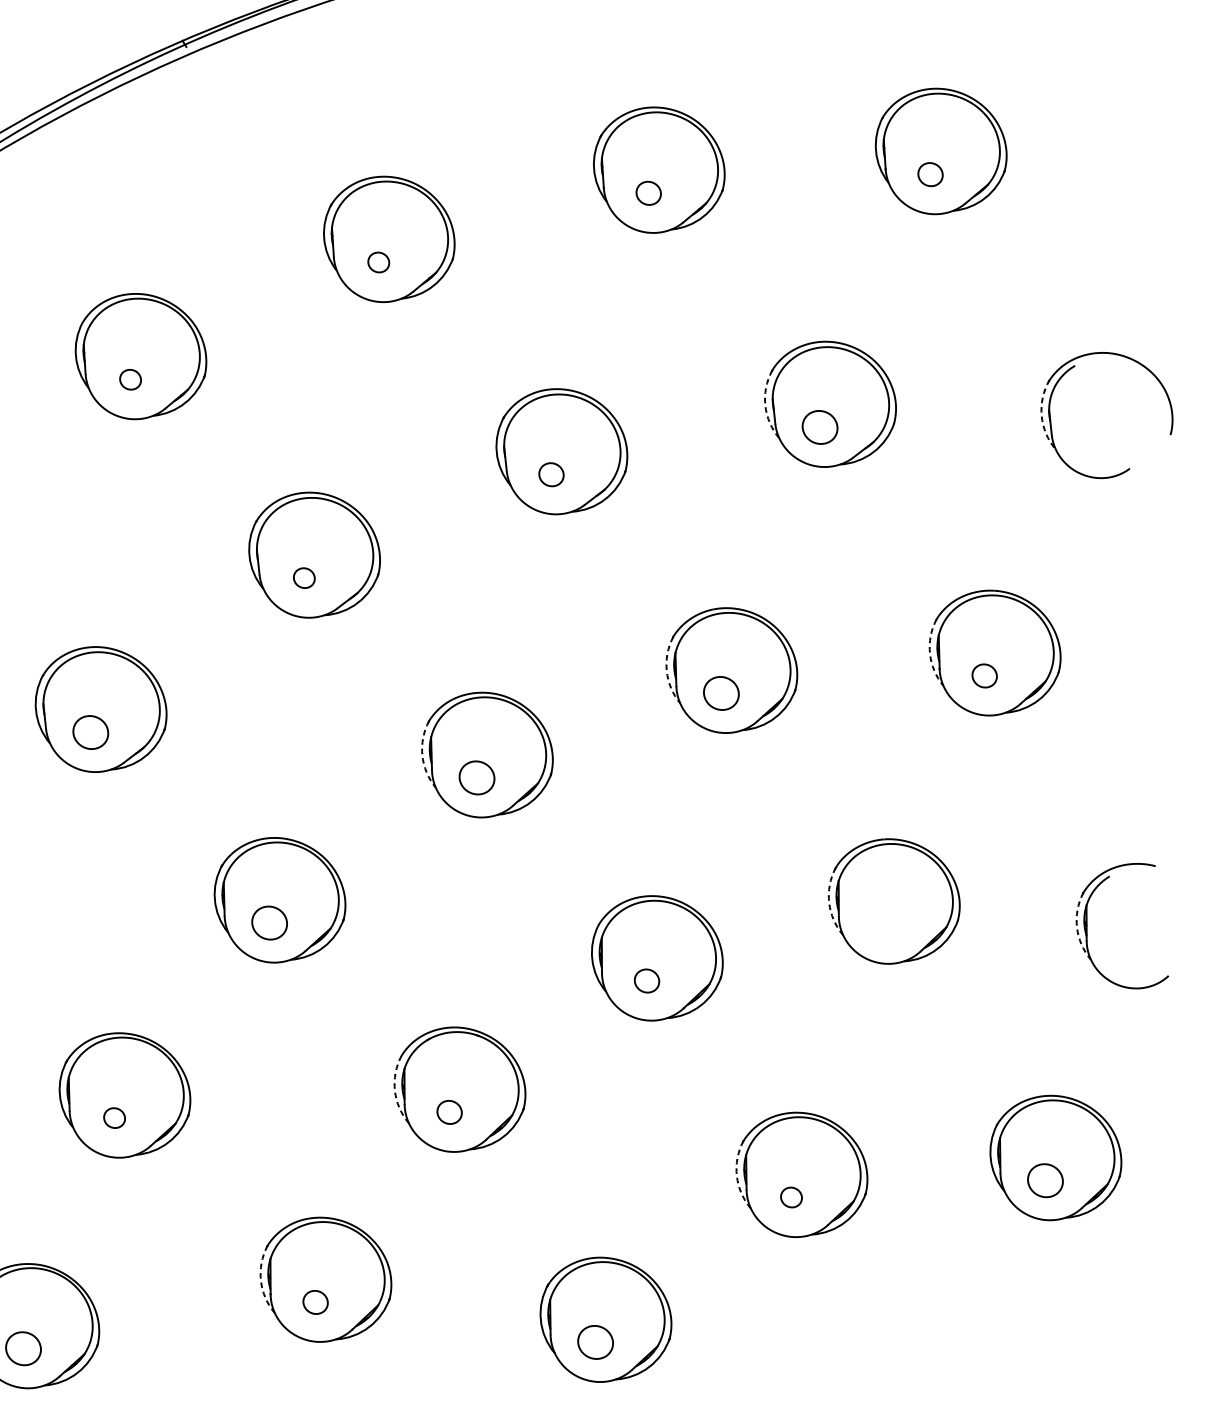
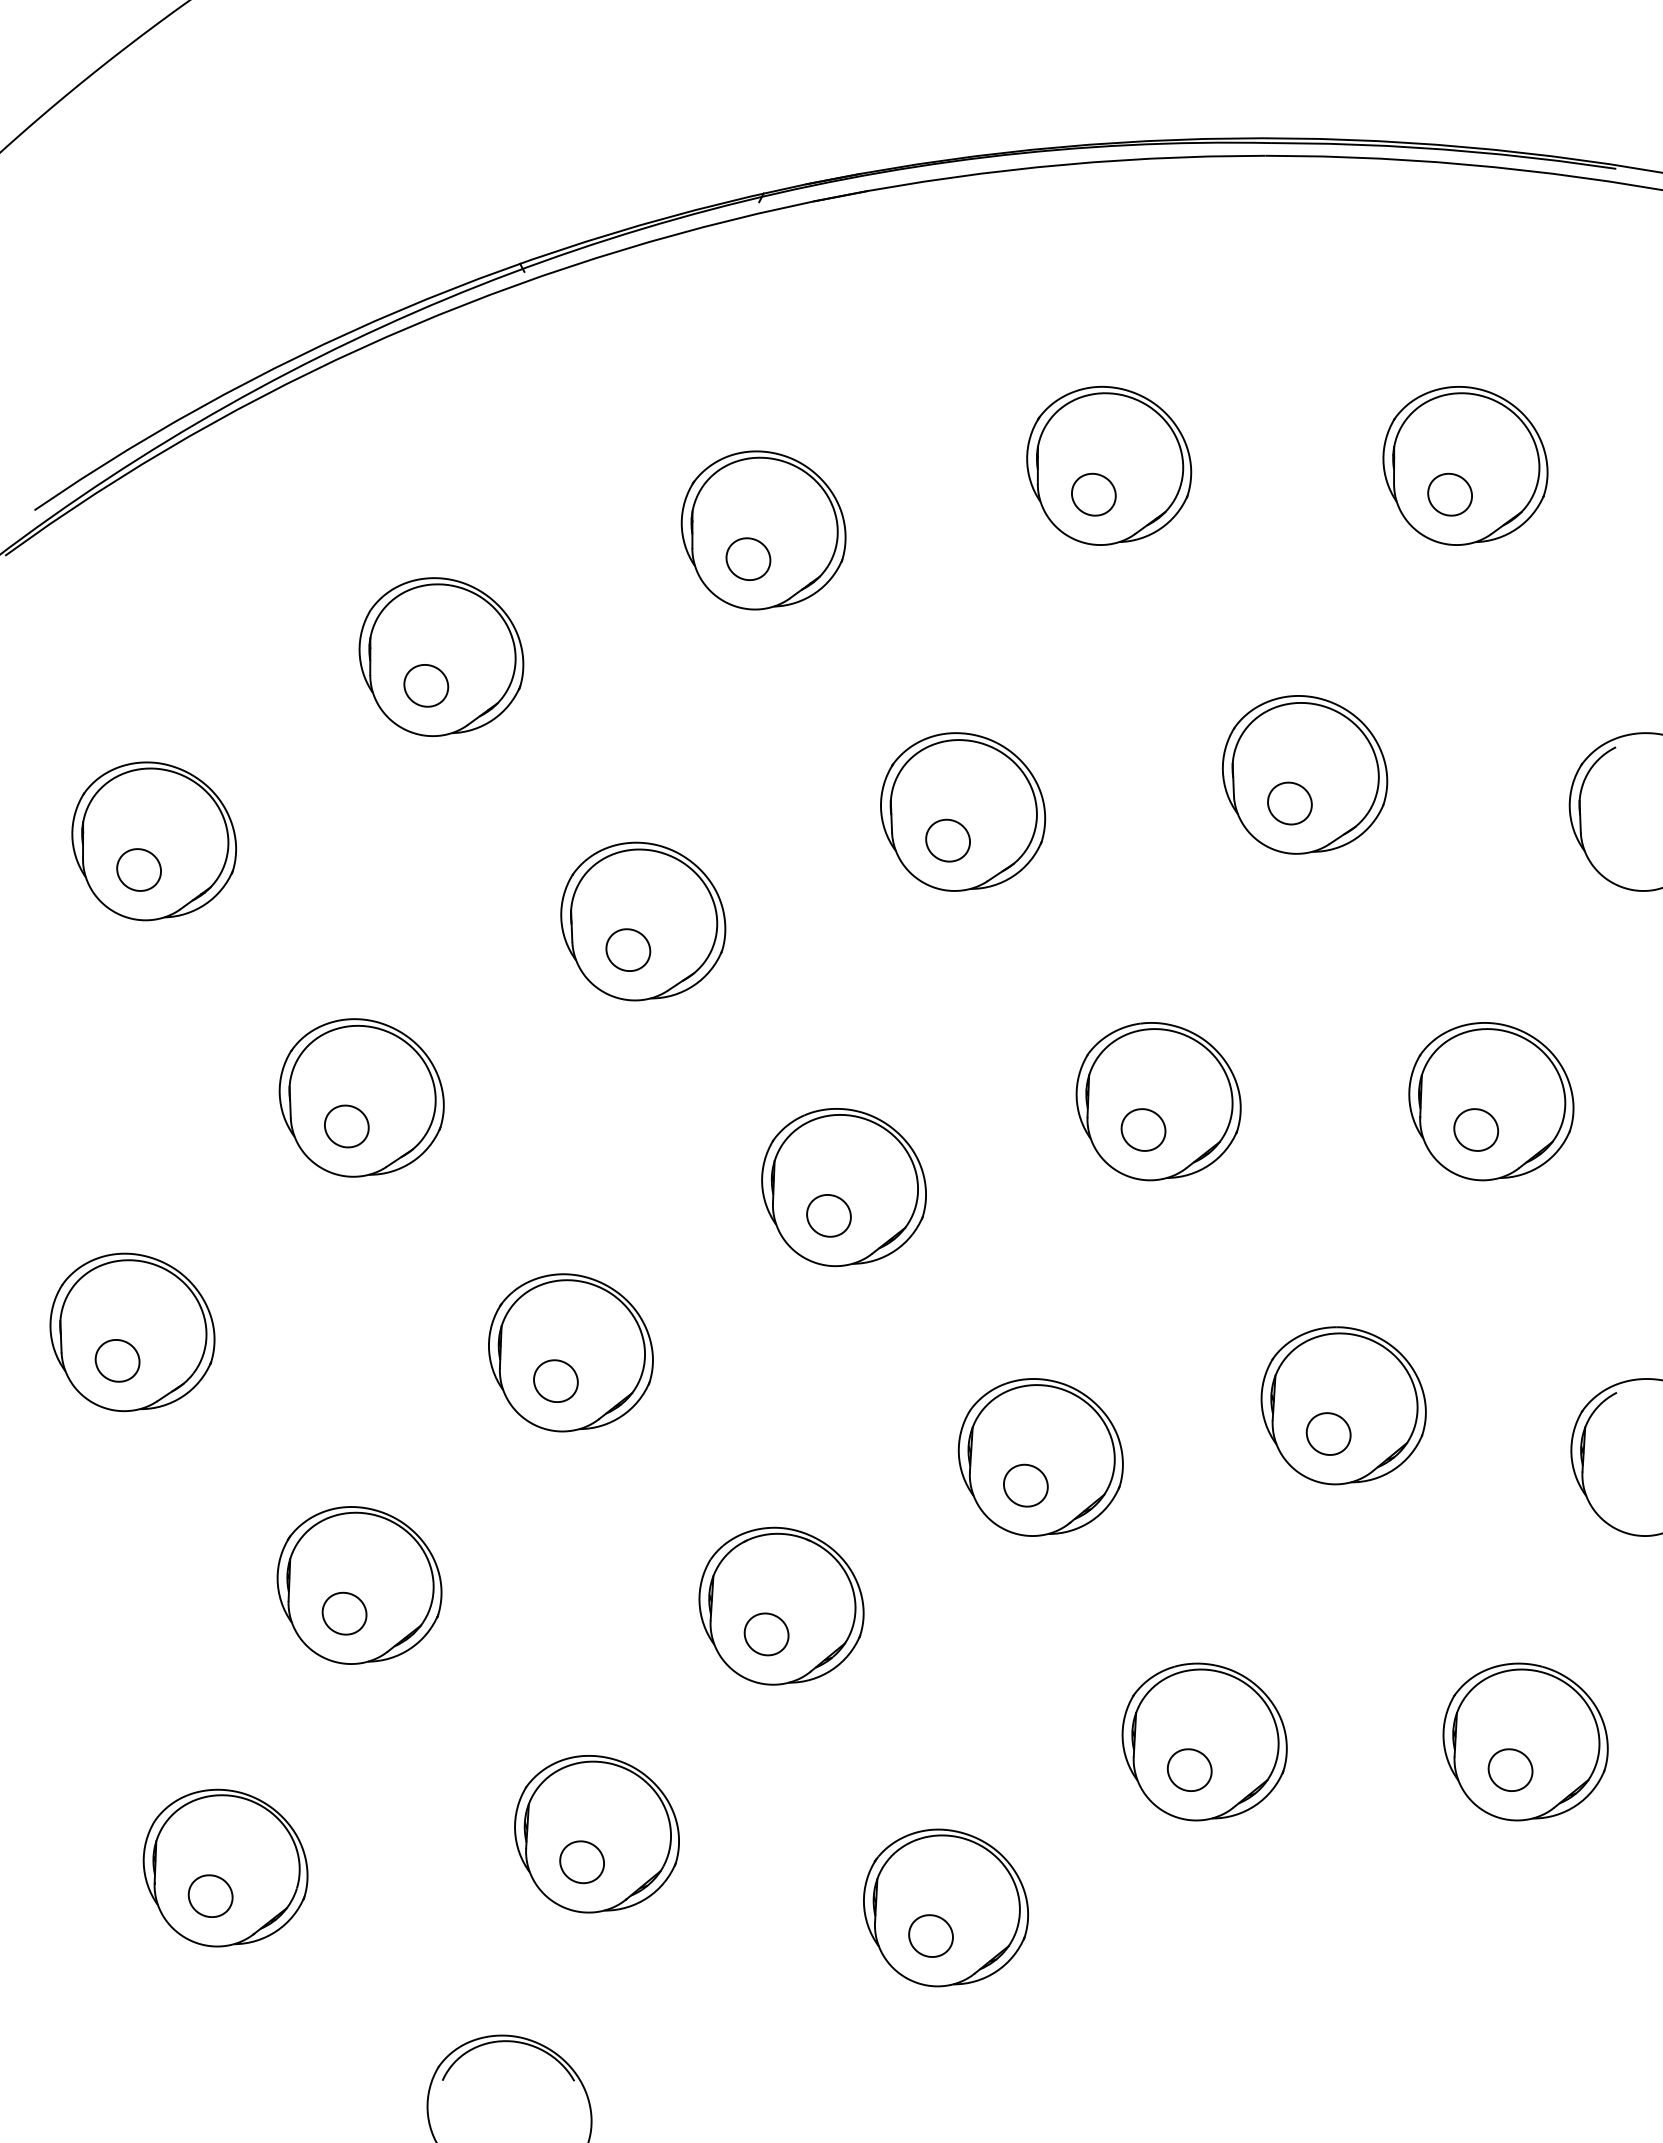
part: (930, 174) -> (1449, 494), size x1.43
part: (648, 193) -> (1093, 494), size x1.43
part: (378, 262) -> (748, 558), size x1.67
part: (130, 379) -> (426, 685), size x1.67
arc: (765, 405) -> (1222, 771), dashed -> solid
arc: (1041, 415) -> (1569, 807), dashed -> solid
part: (551, 474) -> (947, 840), size x1.43
part: (304, 577) -> (628, 949), size x1.67
arc: (930, 653) -> (1409, 1097), dashed -> solid
arc: (666, 671) -> (1076, 1097), dashed -> solid
part: (984, 675) -> (1476, 1129), size x1.43
arc: (422, 755) -> (762, 1183), dashed -> solid
arc: (829, 902) -> (1261, 1402), dashed -> solid
part: (883, 923) -> (1328, 1433), added
arc: (1077, 927) -> (1571, 1454), dashed -> solid
part: (646, 980) -> (1025, 1485), size x1.43
arc: (394, 1090) -> (699, 1602), dashed -> solid
part: (449, 1112) -> (766, 1634), size x1.43
part: (114, 1118) -> (344, 1613), size x1.67
arc: (736, 1176) -> (1122, 1738), dashed -> solid
part: (791, 1197) -> (1189, 1769), size x1.67
arc: (261, 1280) -> (515, 1830), dashed -> solid
part: (315, 1302) -> (581, 1862), size x1.43

